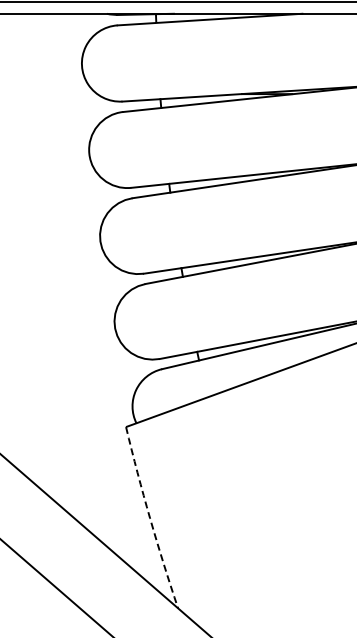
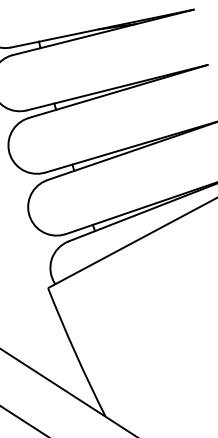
arc: (150, 518) -> (75, 353), dashed -> solid

